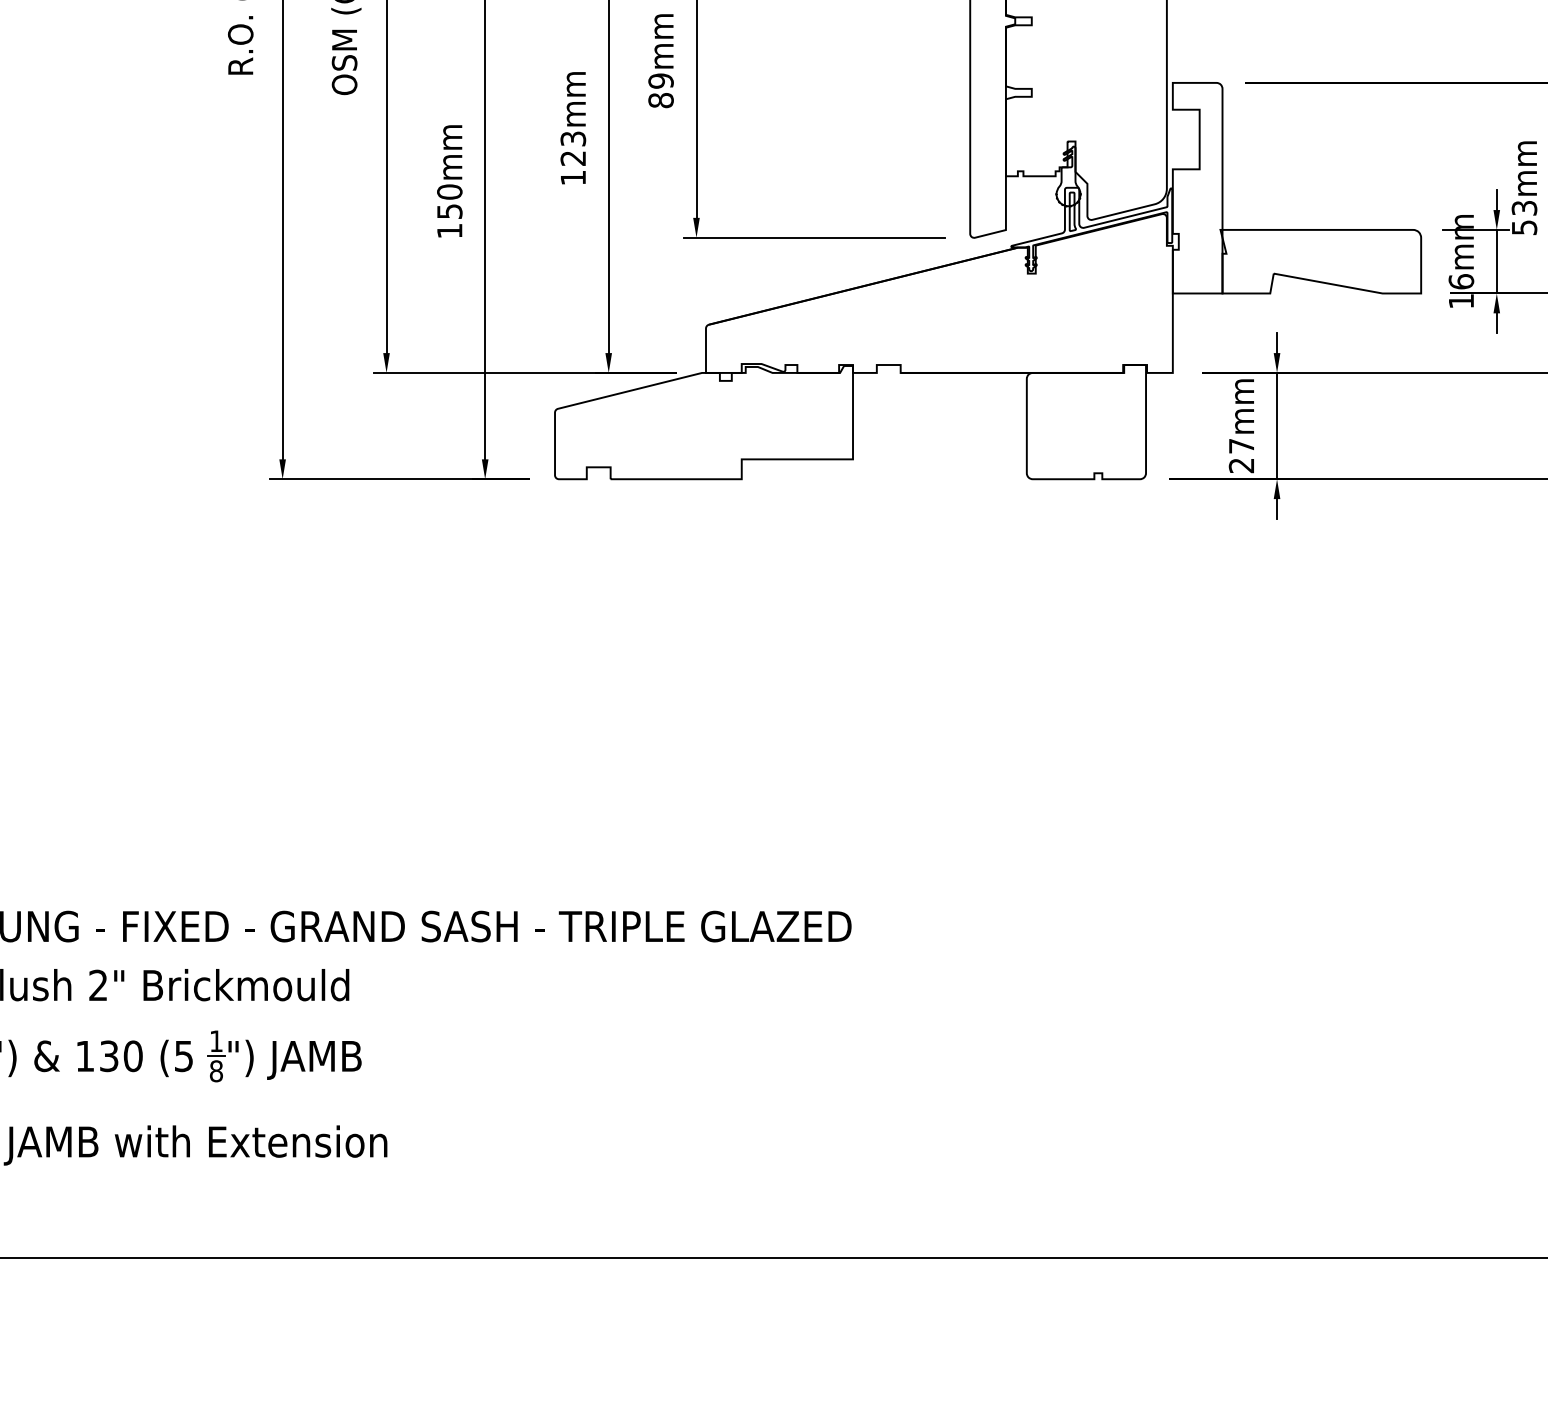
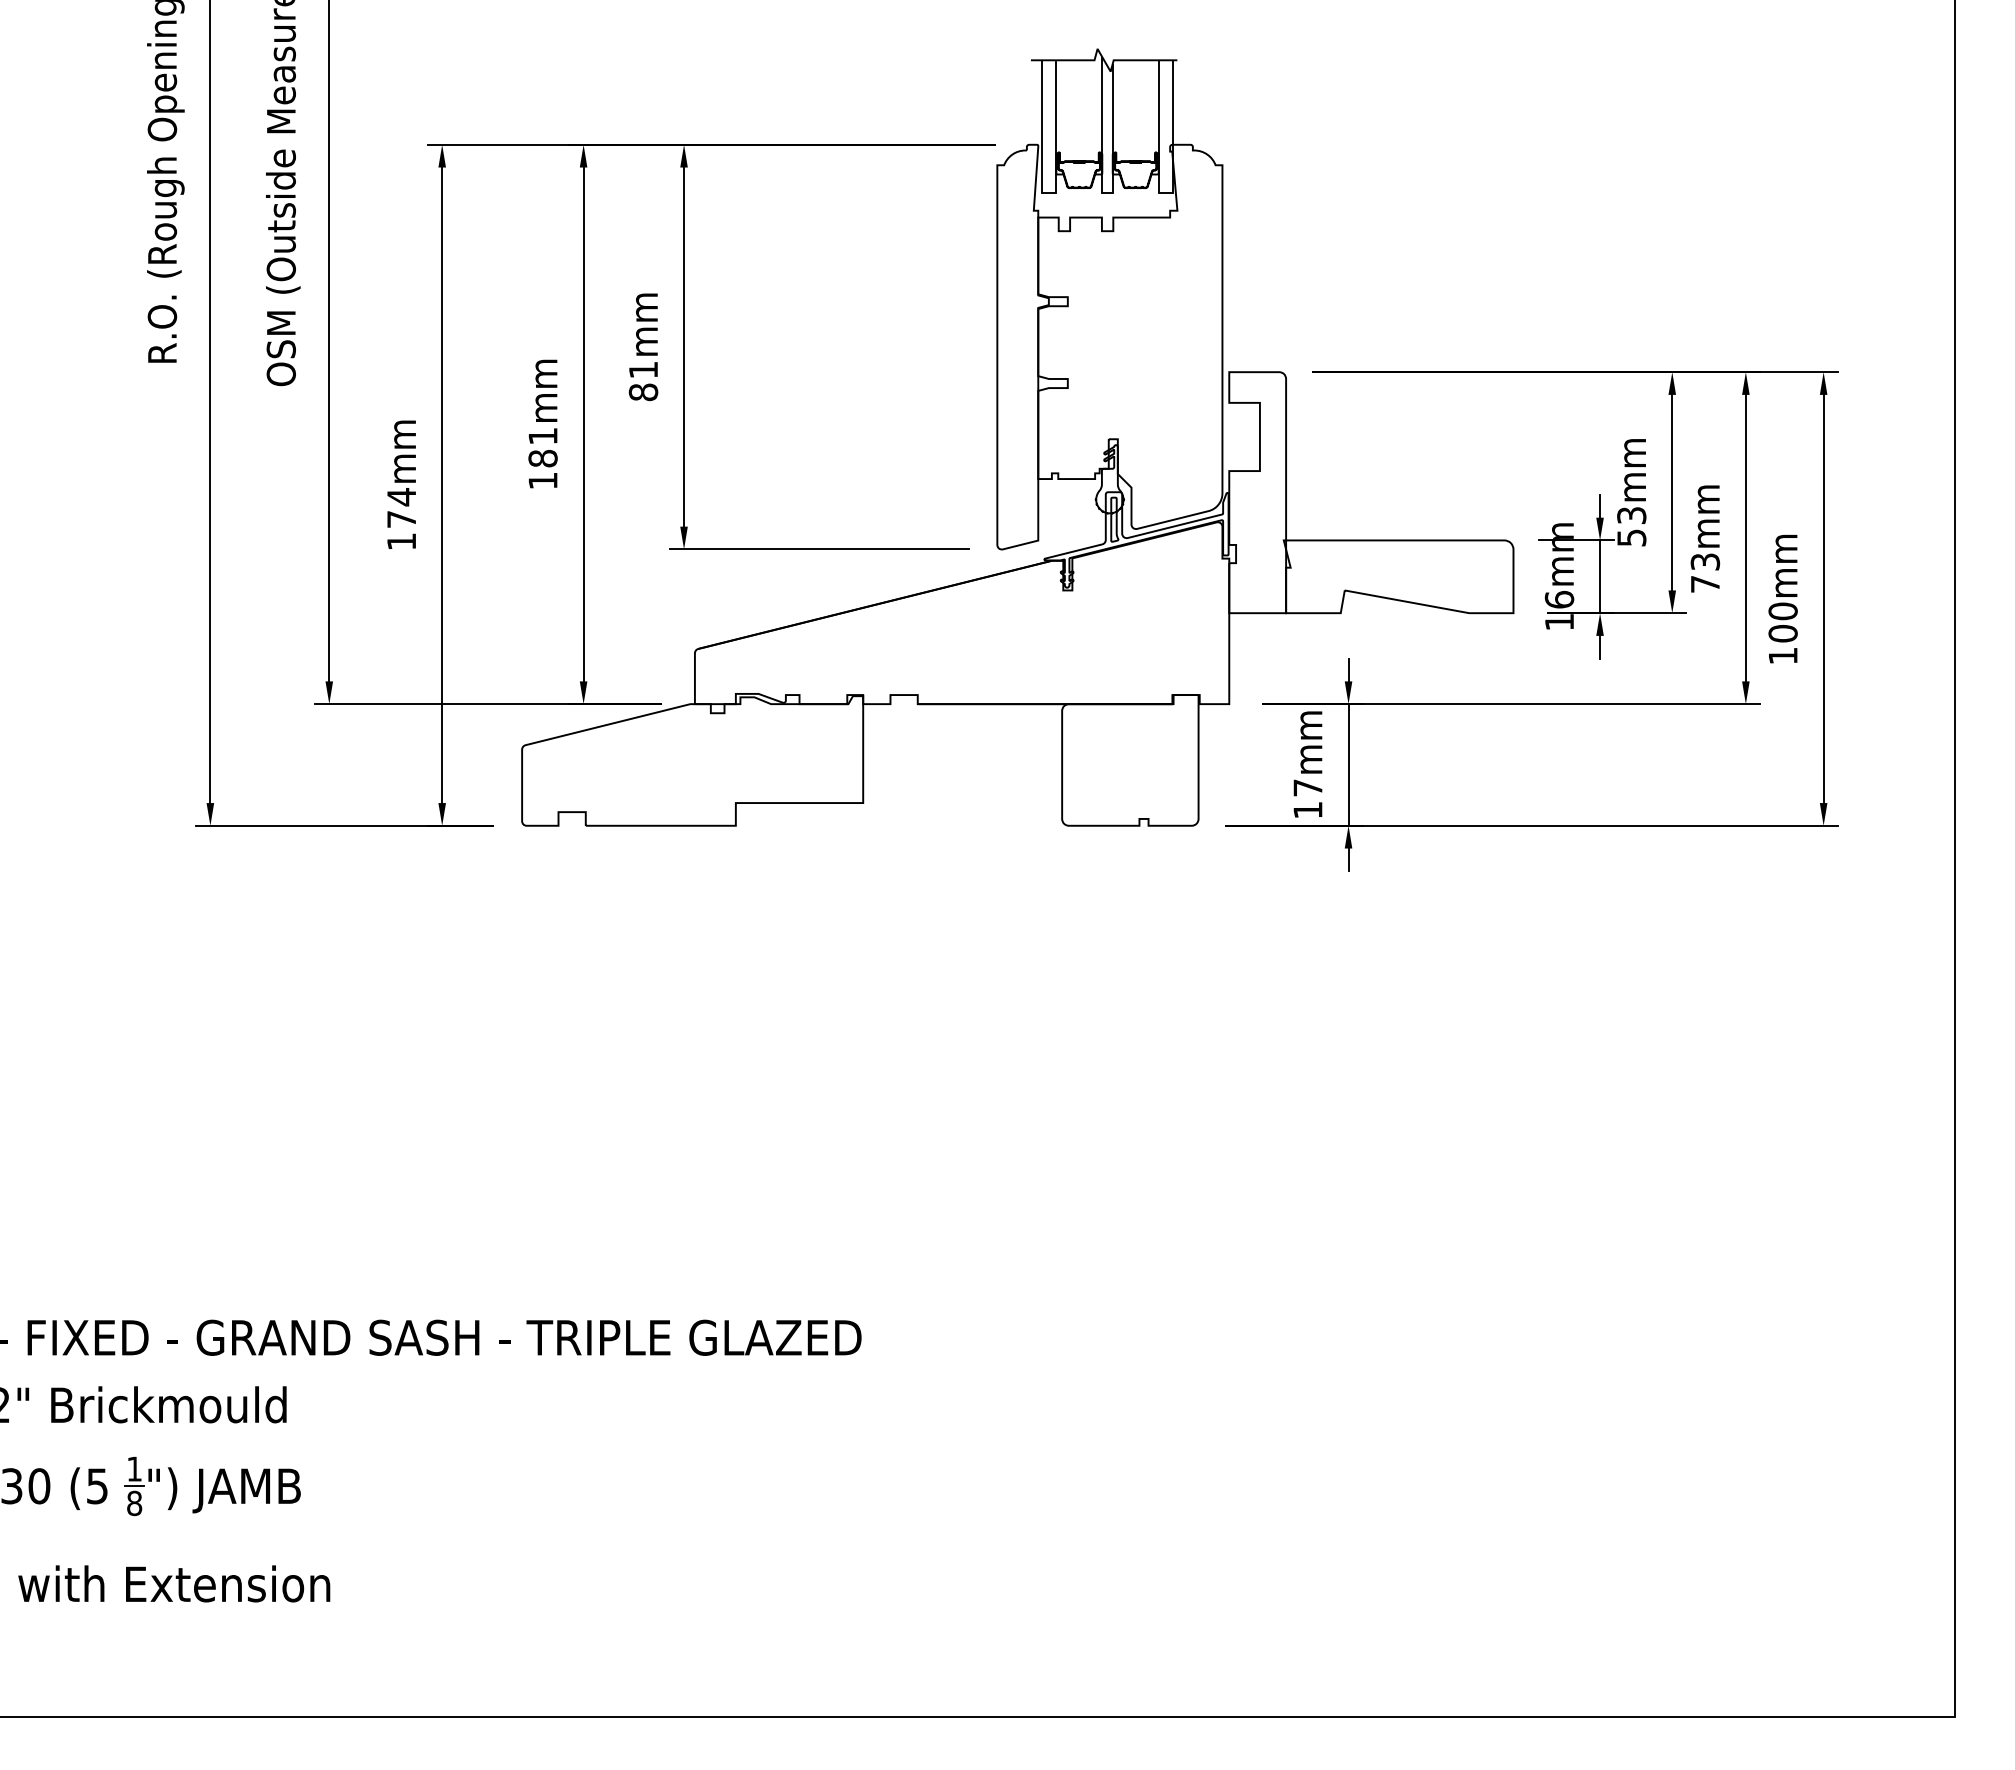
text: (661, 80) -> (643, 369), 89mm -> 81mm
text: (572, 148) -> (542, 447), 123mm -> 181mm
text: (449, 201) -> (401, 507), 150mm -> 174mm
text: (1241, 465) -> (1307, 810), 27mm -> 17mm

